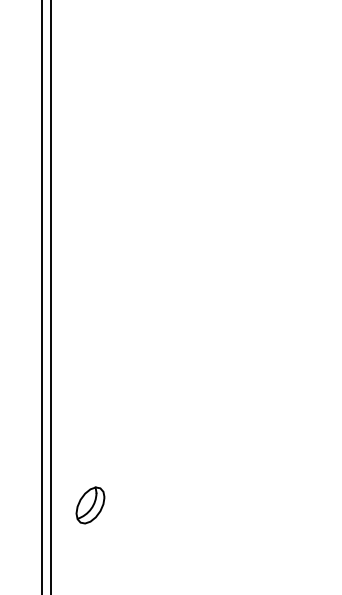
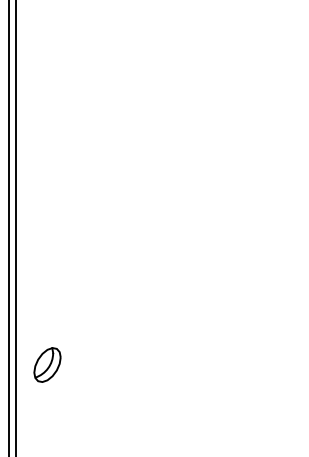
part: (90, 505) -> (47, 365), moved

